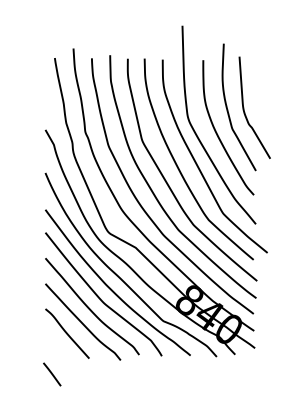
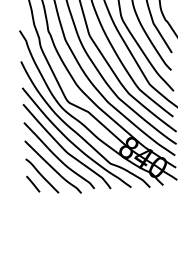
line: (52, 374) -> (33, 184), moved

